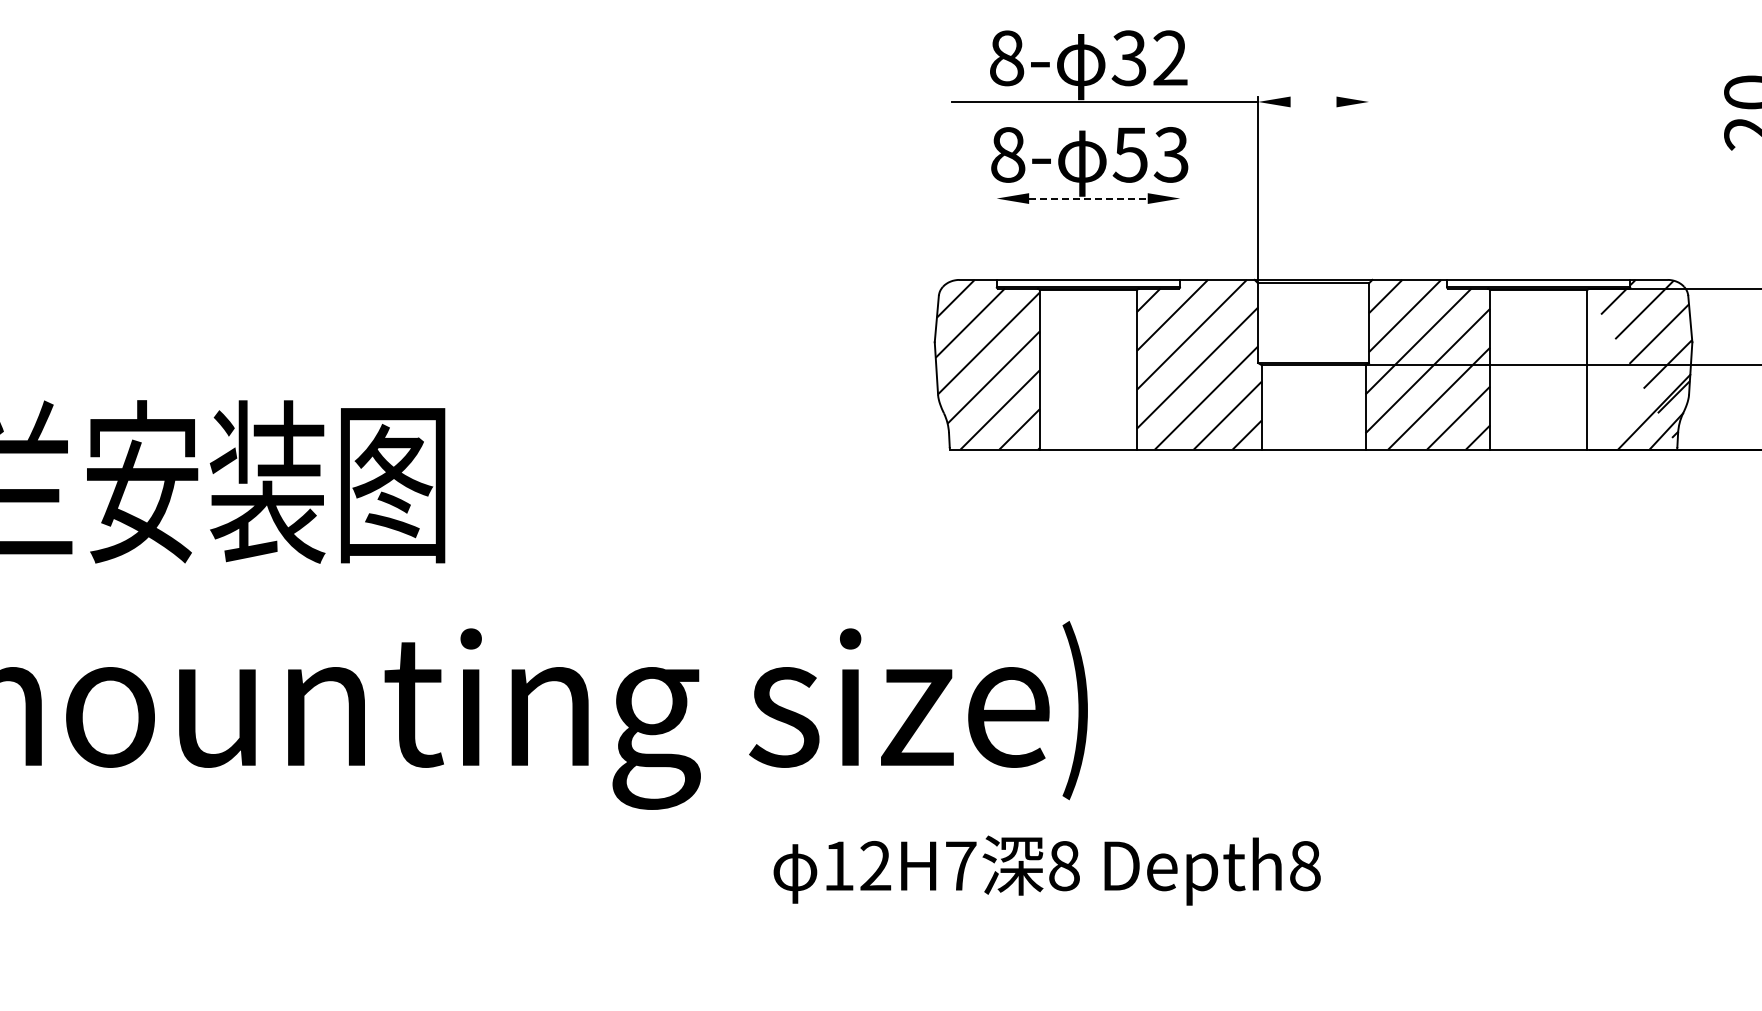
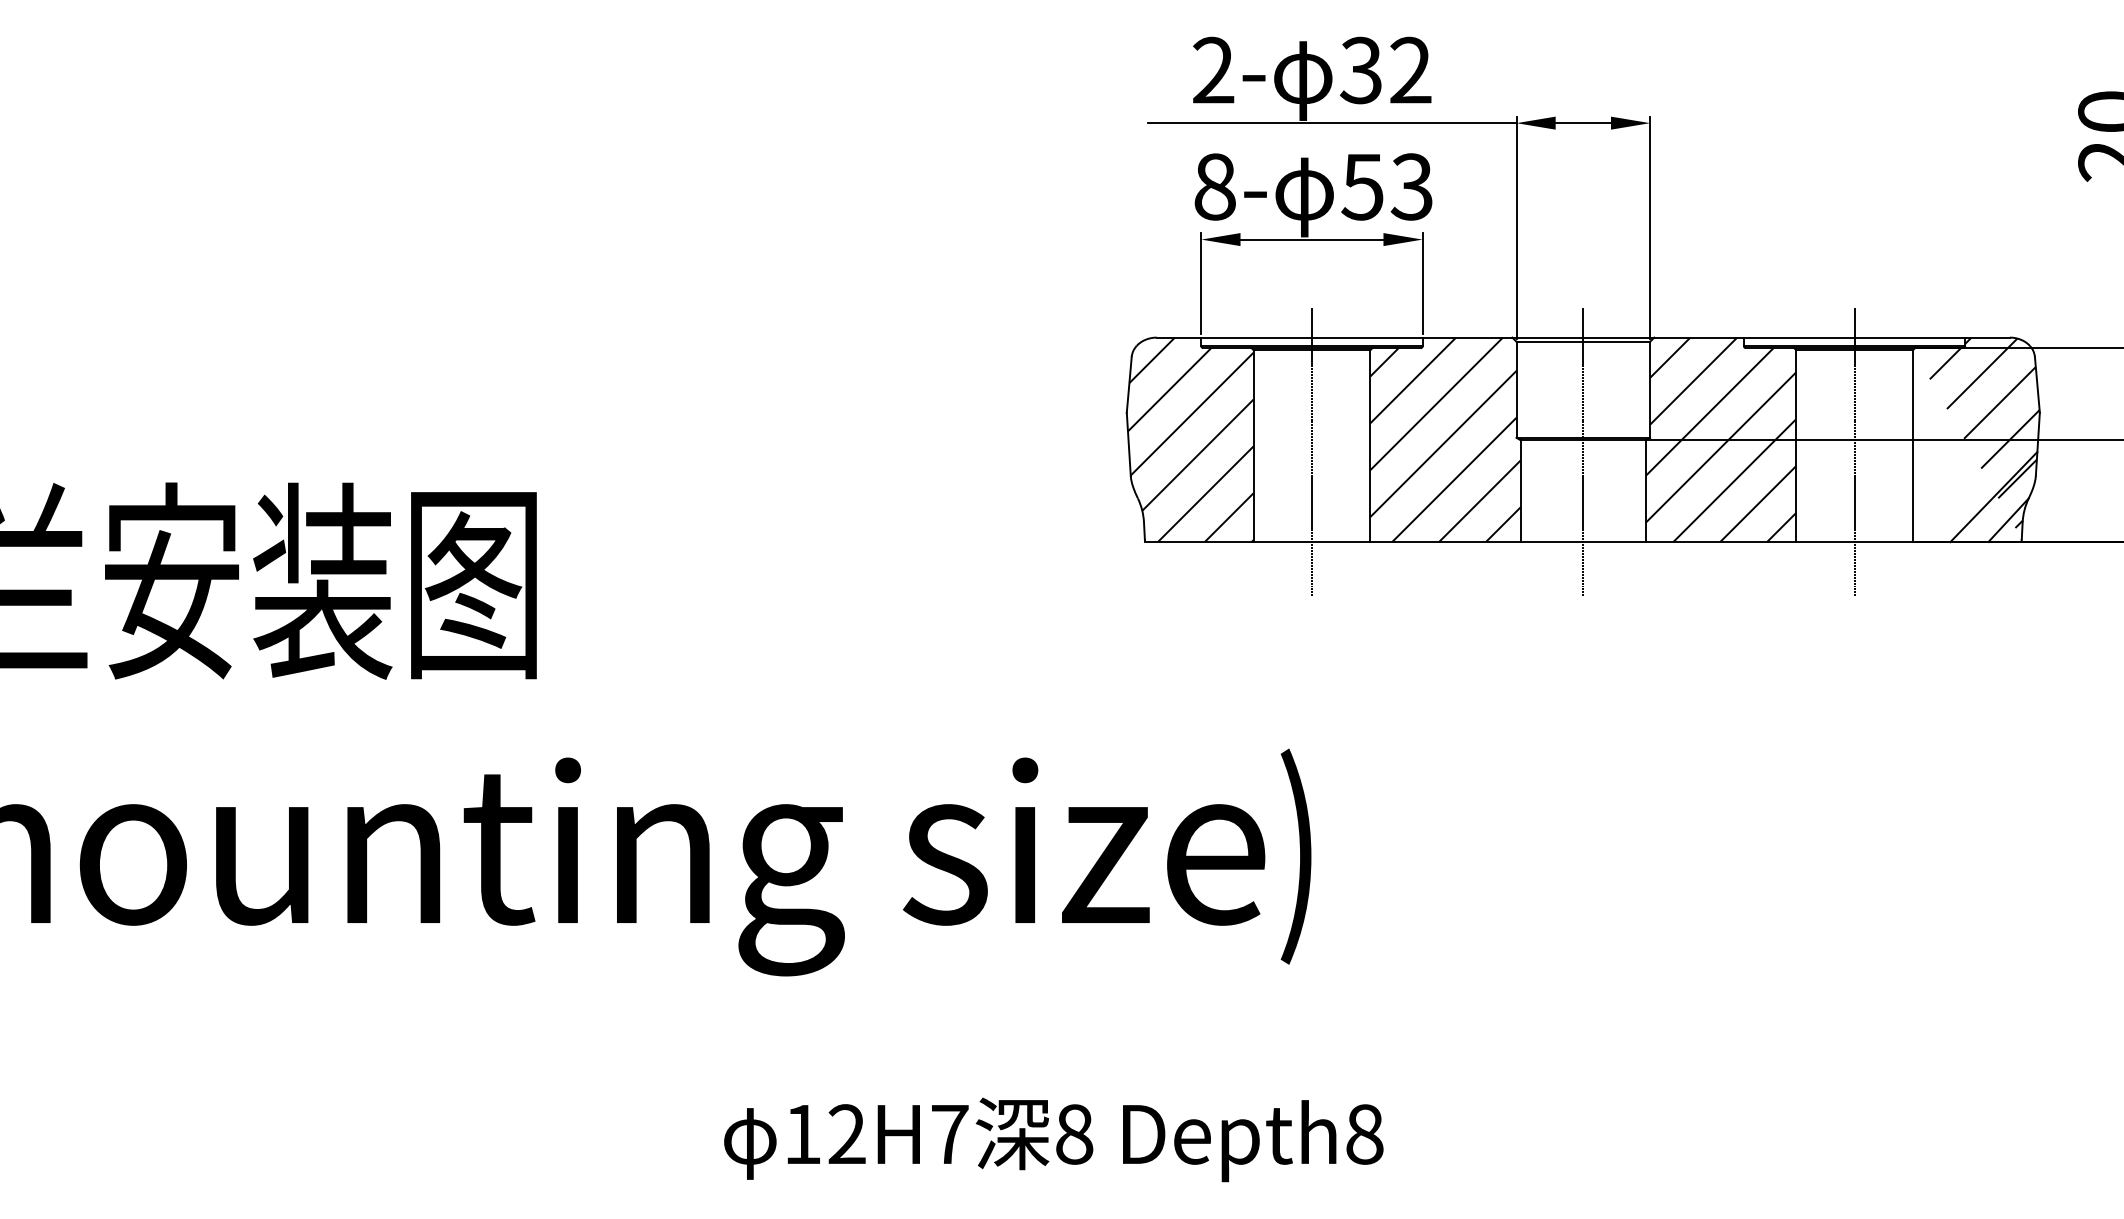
text: (1006, 58) -> (1213, 70), 8- -> 2-
line: (1313, 101) -> (1583, 122), added
line: (1368, 188) -> (1649, 227), added
line: (1088, 198) -> (1312, 239), dashed -> solid
line: (996, 235) -> (1201, 284), added
line: (1180, 235) -> (1422, 284), added
line: (1088, 374) -> (1312, 451), added
line: (1313, 374) -> (1583, 451), added
line: (1538, 374) -> (1854, 451), added
text: (1046, 870) -> (1052, 1139), moved

